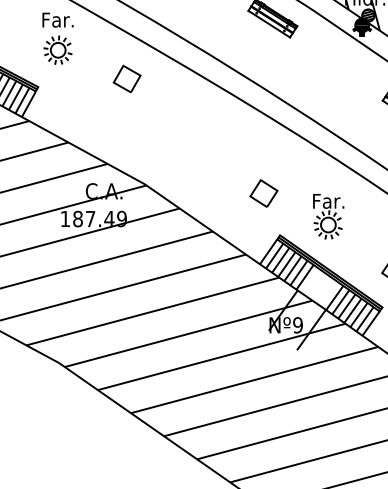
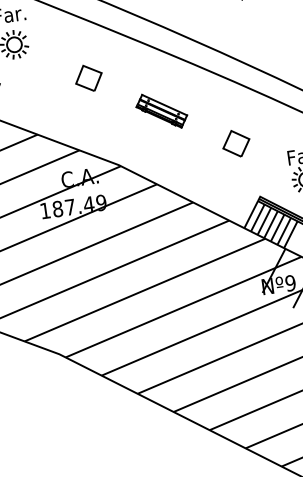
part: (126, 78) -> (88, 77), moved
part: (194, 136) -> (161, 110), added
part: (263, 193) -> (235, 143), moved

